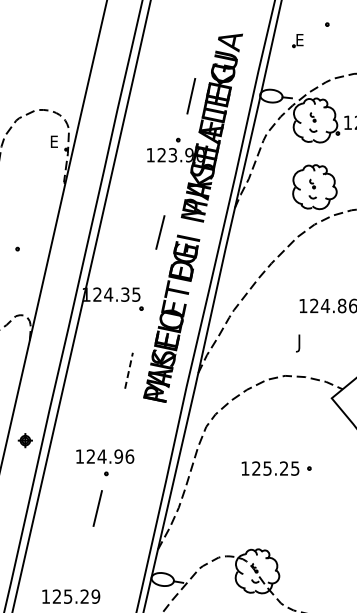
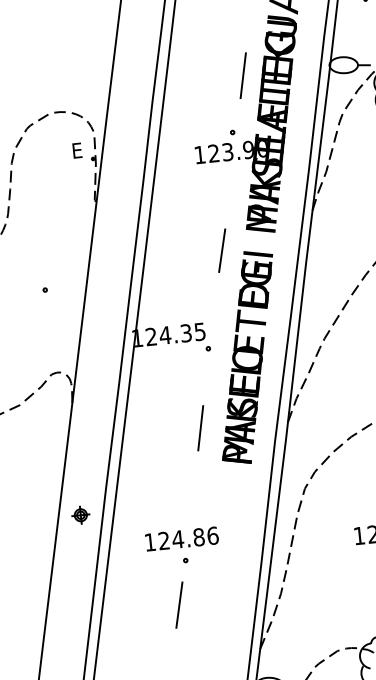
line: (129, 370) -> (201, 427), dashed -> solid
part: (24, 440) -> (79, 515), moved
text: (118, 456) -> (198, 537), 124.96 -> 124.86

